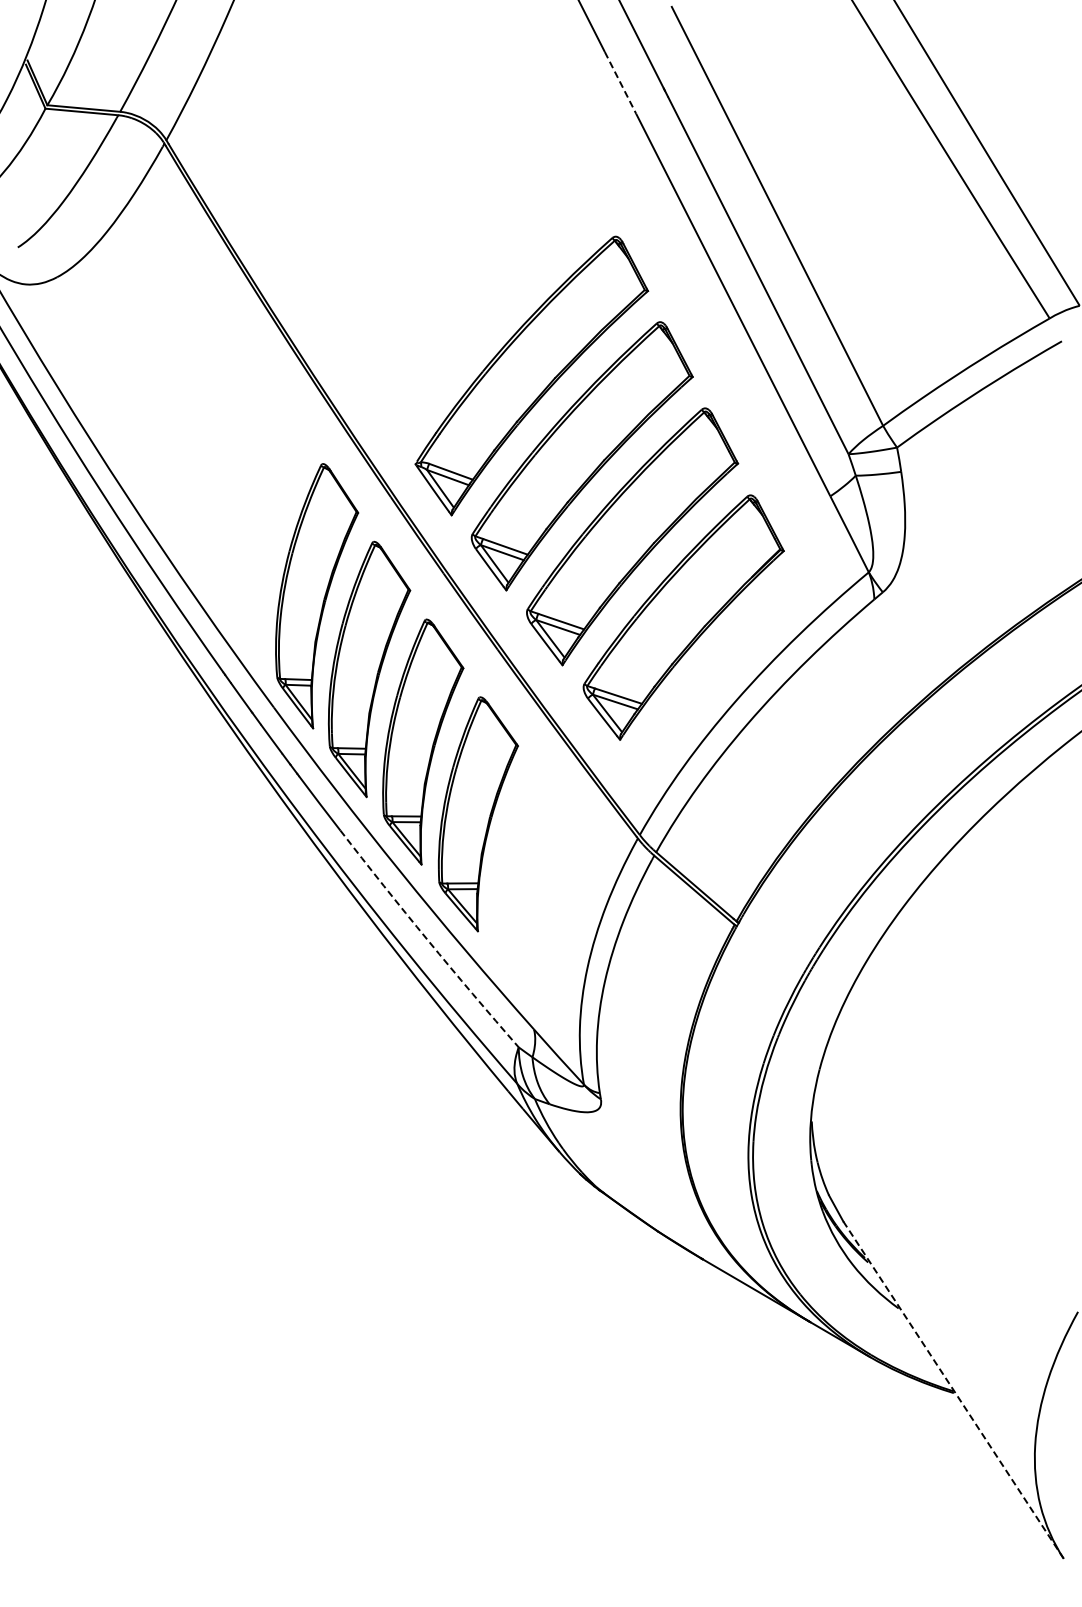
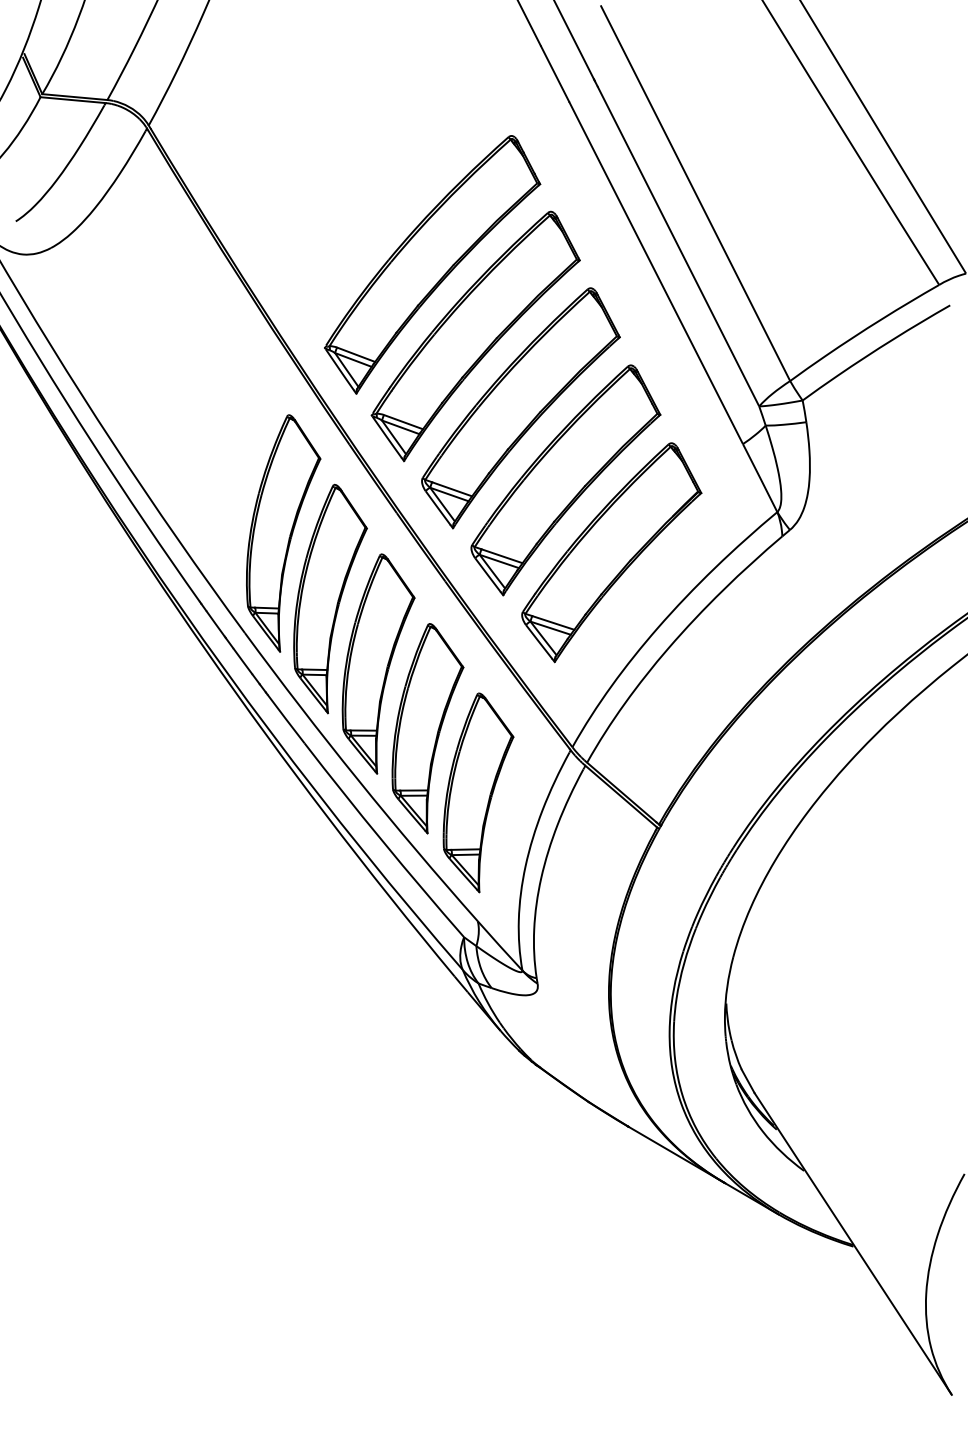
line: (620, 82) -> (555, 73), dashed -> solid
part: (483, 296) -> (432, 265), added
part: (534, 886) -> (478, 793), added
arc: (427, 940) -> (382, 841), dashed -> solid
line: (953, 1390) -> (853, 1244), dashed -> solid

